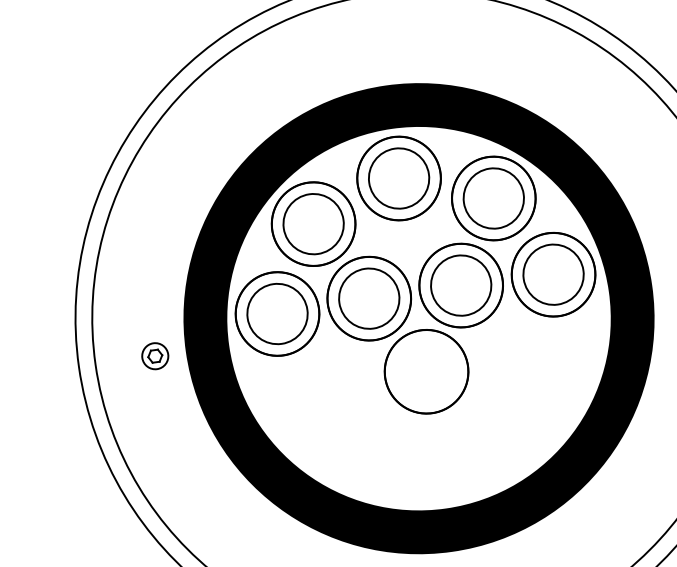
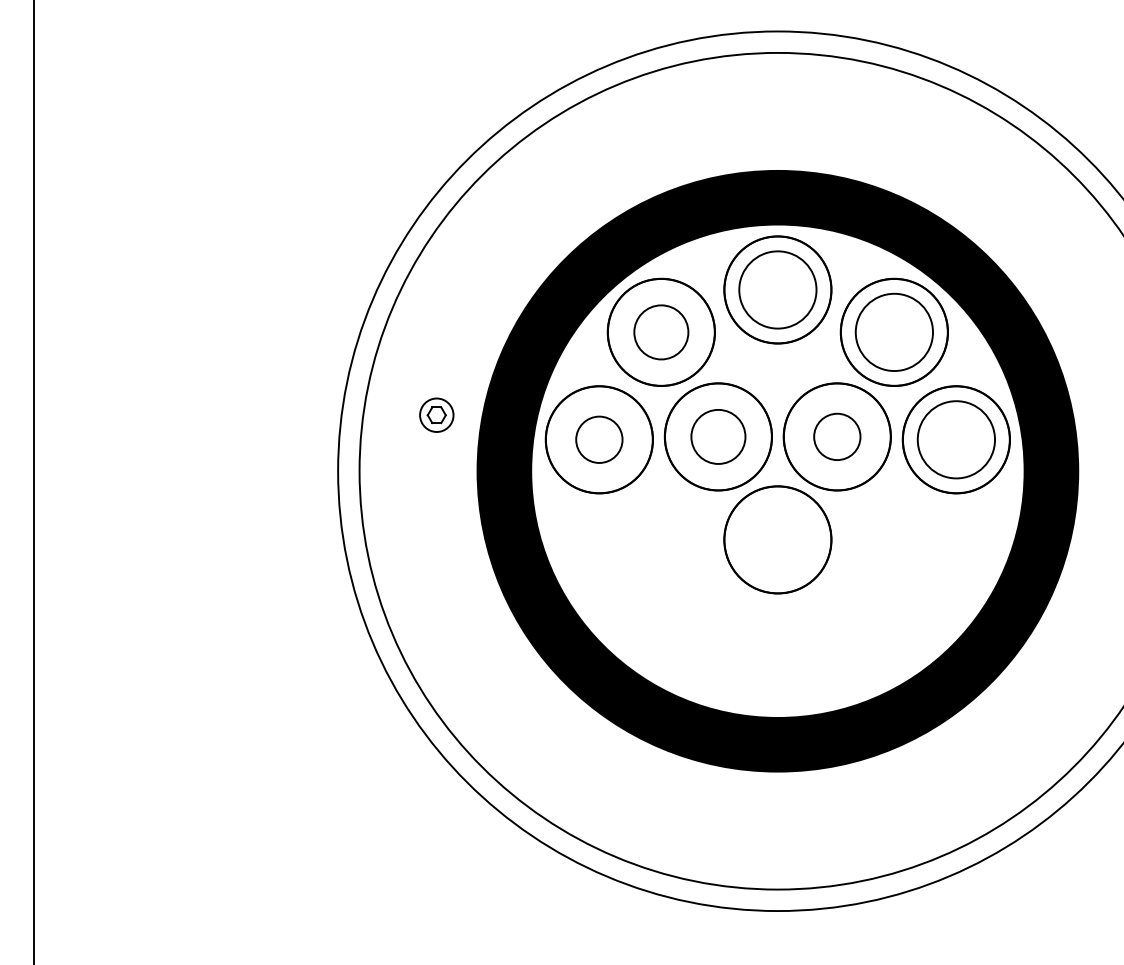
circle: (312, 224) -> (660, 332), size x0.7
circle: (460, 285) -> (836, 436), size x0.6
circle: (369, 298) -> (718, 436), size x0.7
circle: (276, 313) -> (598, 439), size x0.6
part: (154, 355) -> (436, 414), moved

